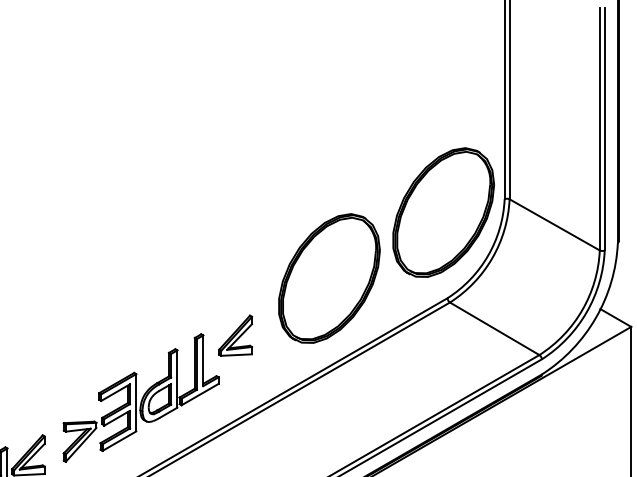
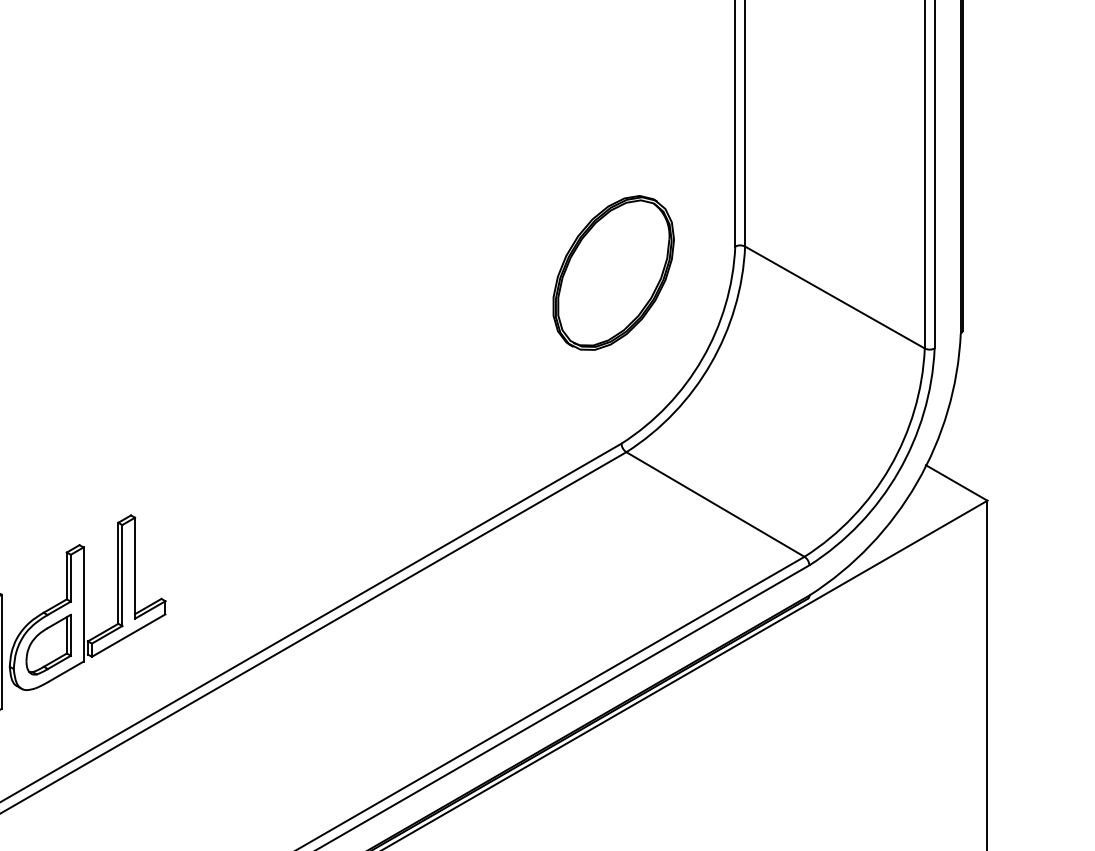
part: (443, 212) -> (613, 272), size x0.6
part: (329, 278) -> (386, 404), removed
part: (235, 335) -> (199, 517), removed

